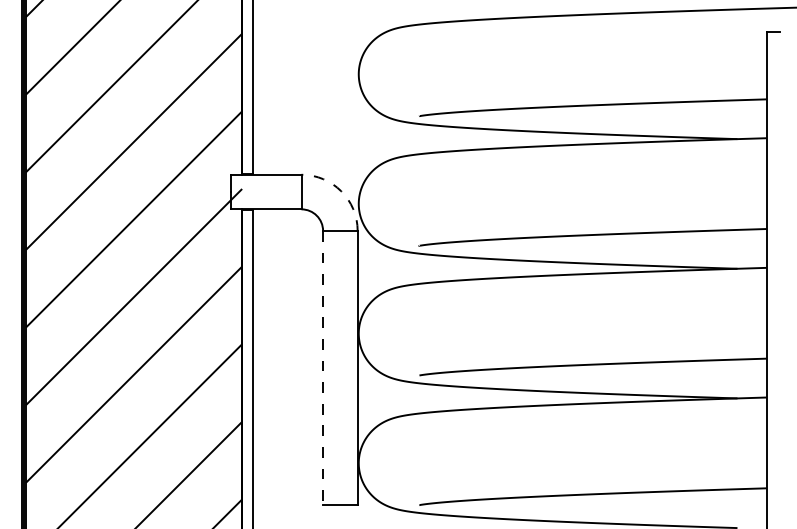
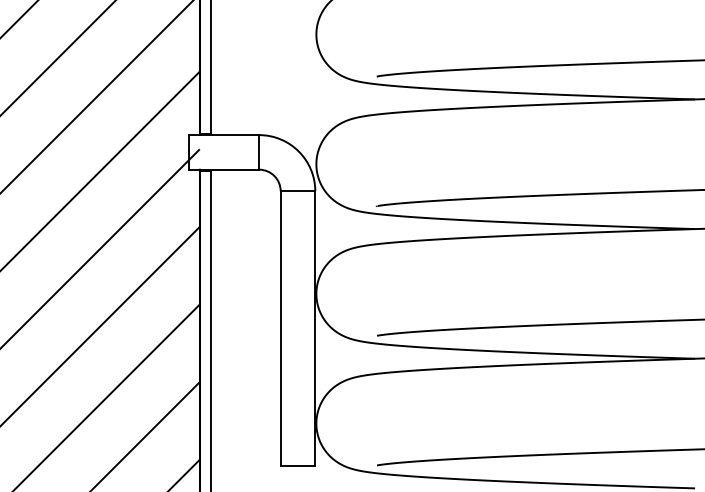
arc: (341, 191) -> (299, 151), dashed -> solid
line: (323, 368) -> (281, 328), dashed -> solid

